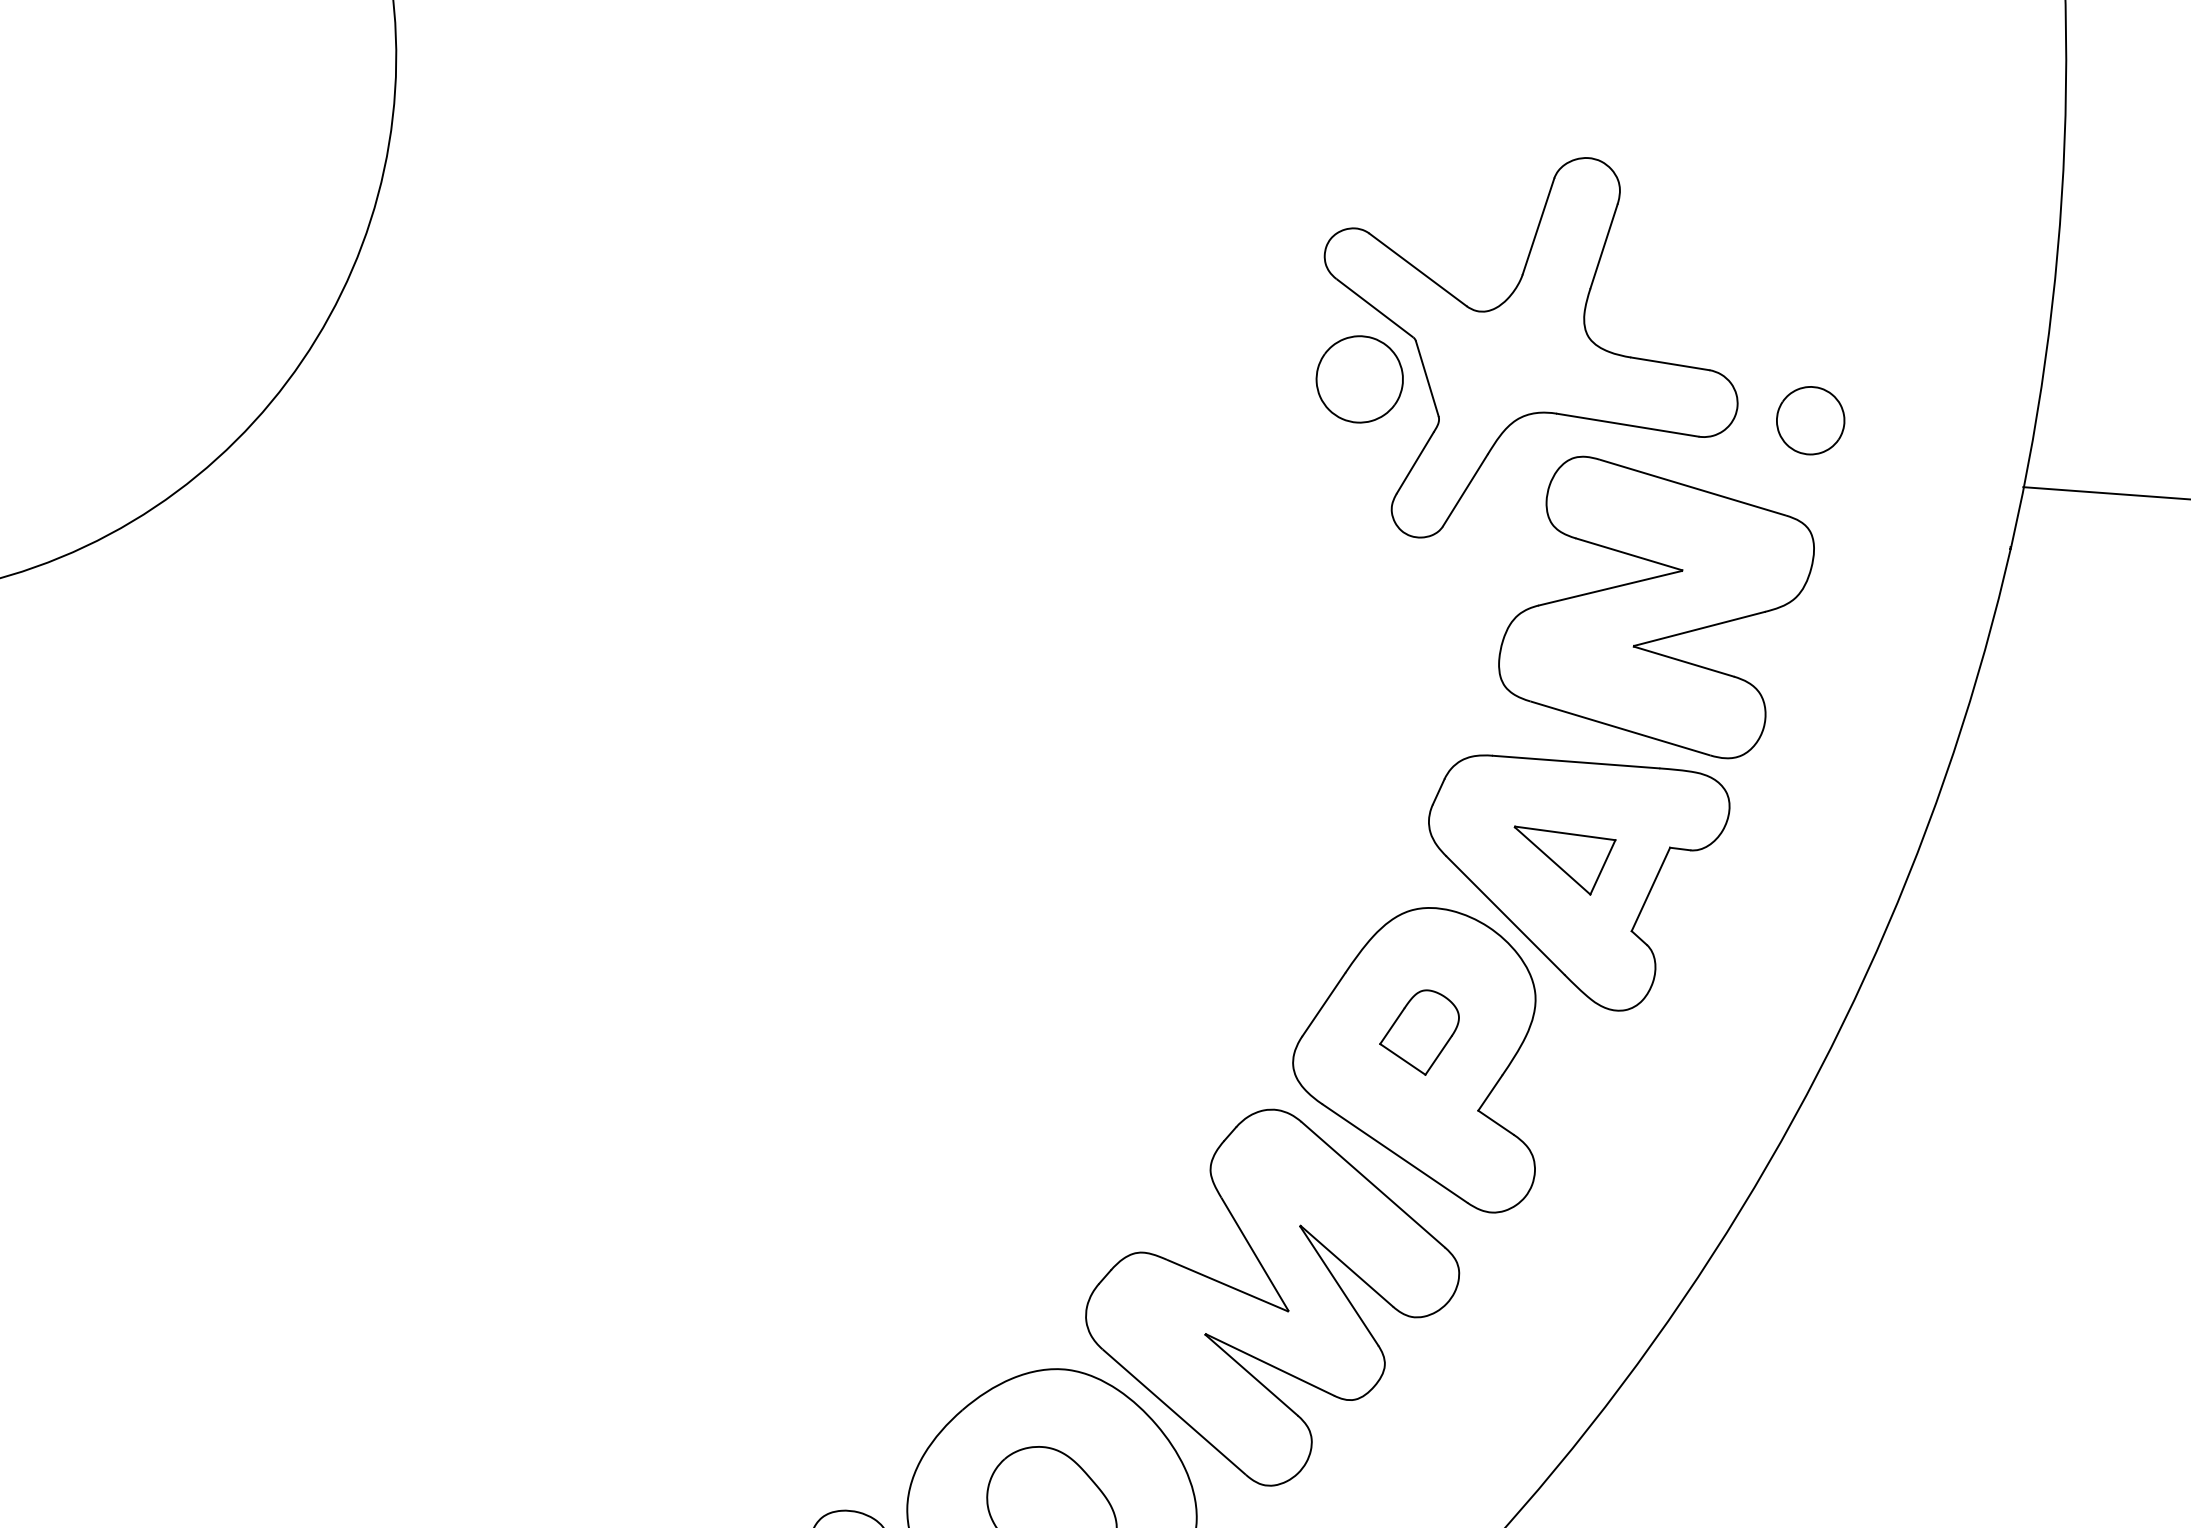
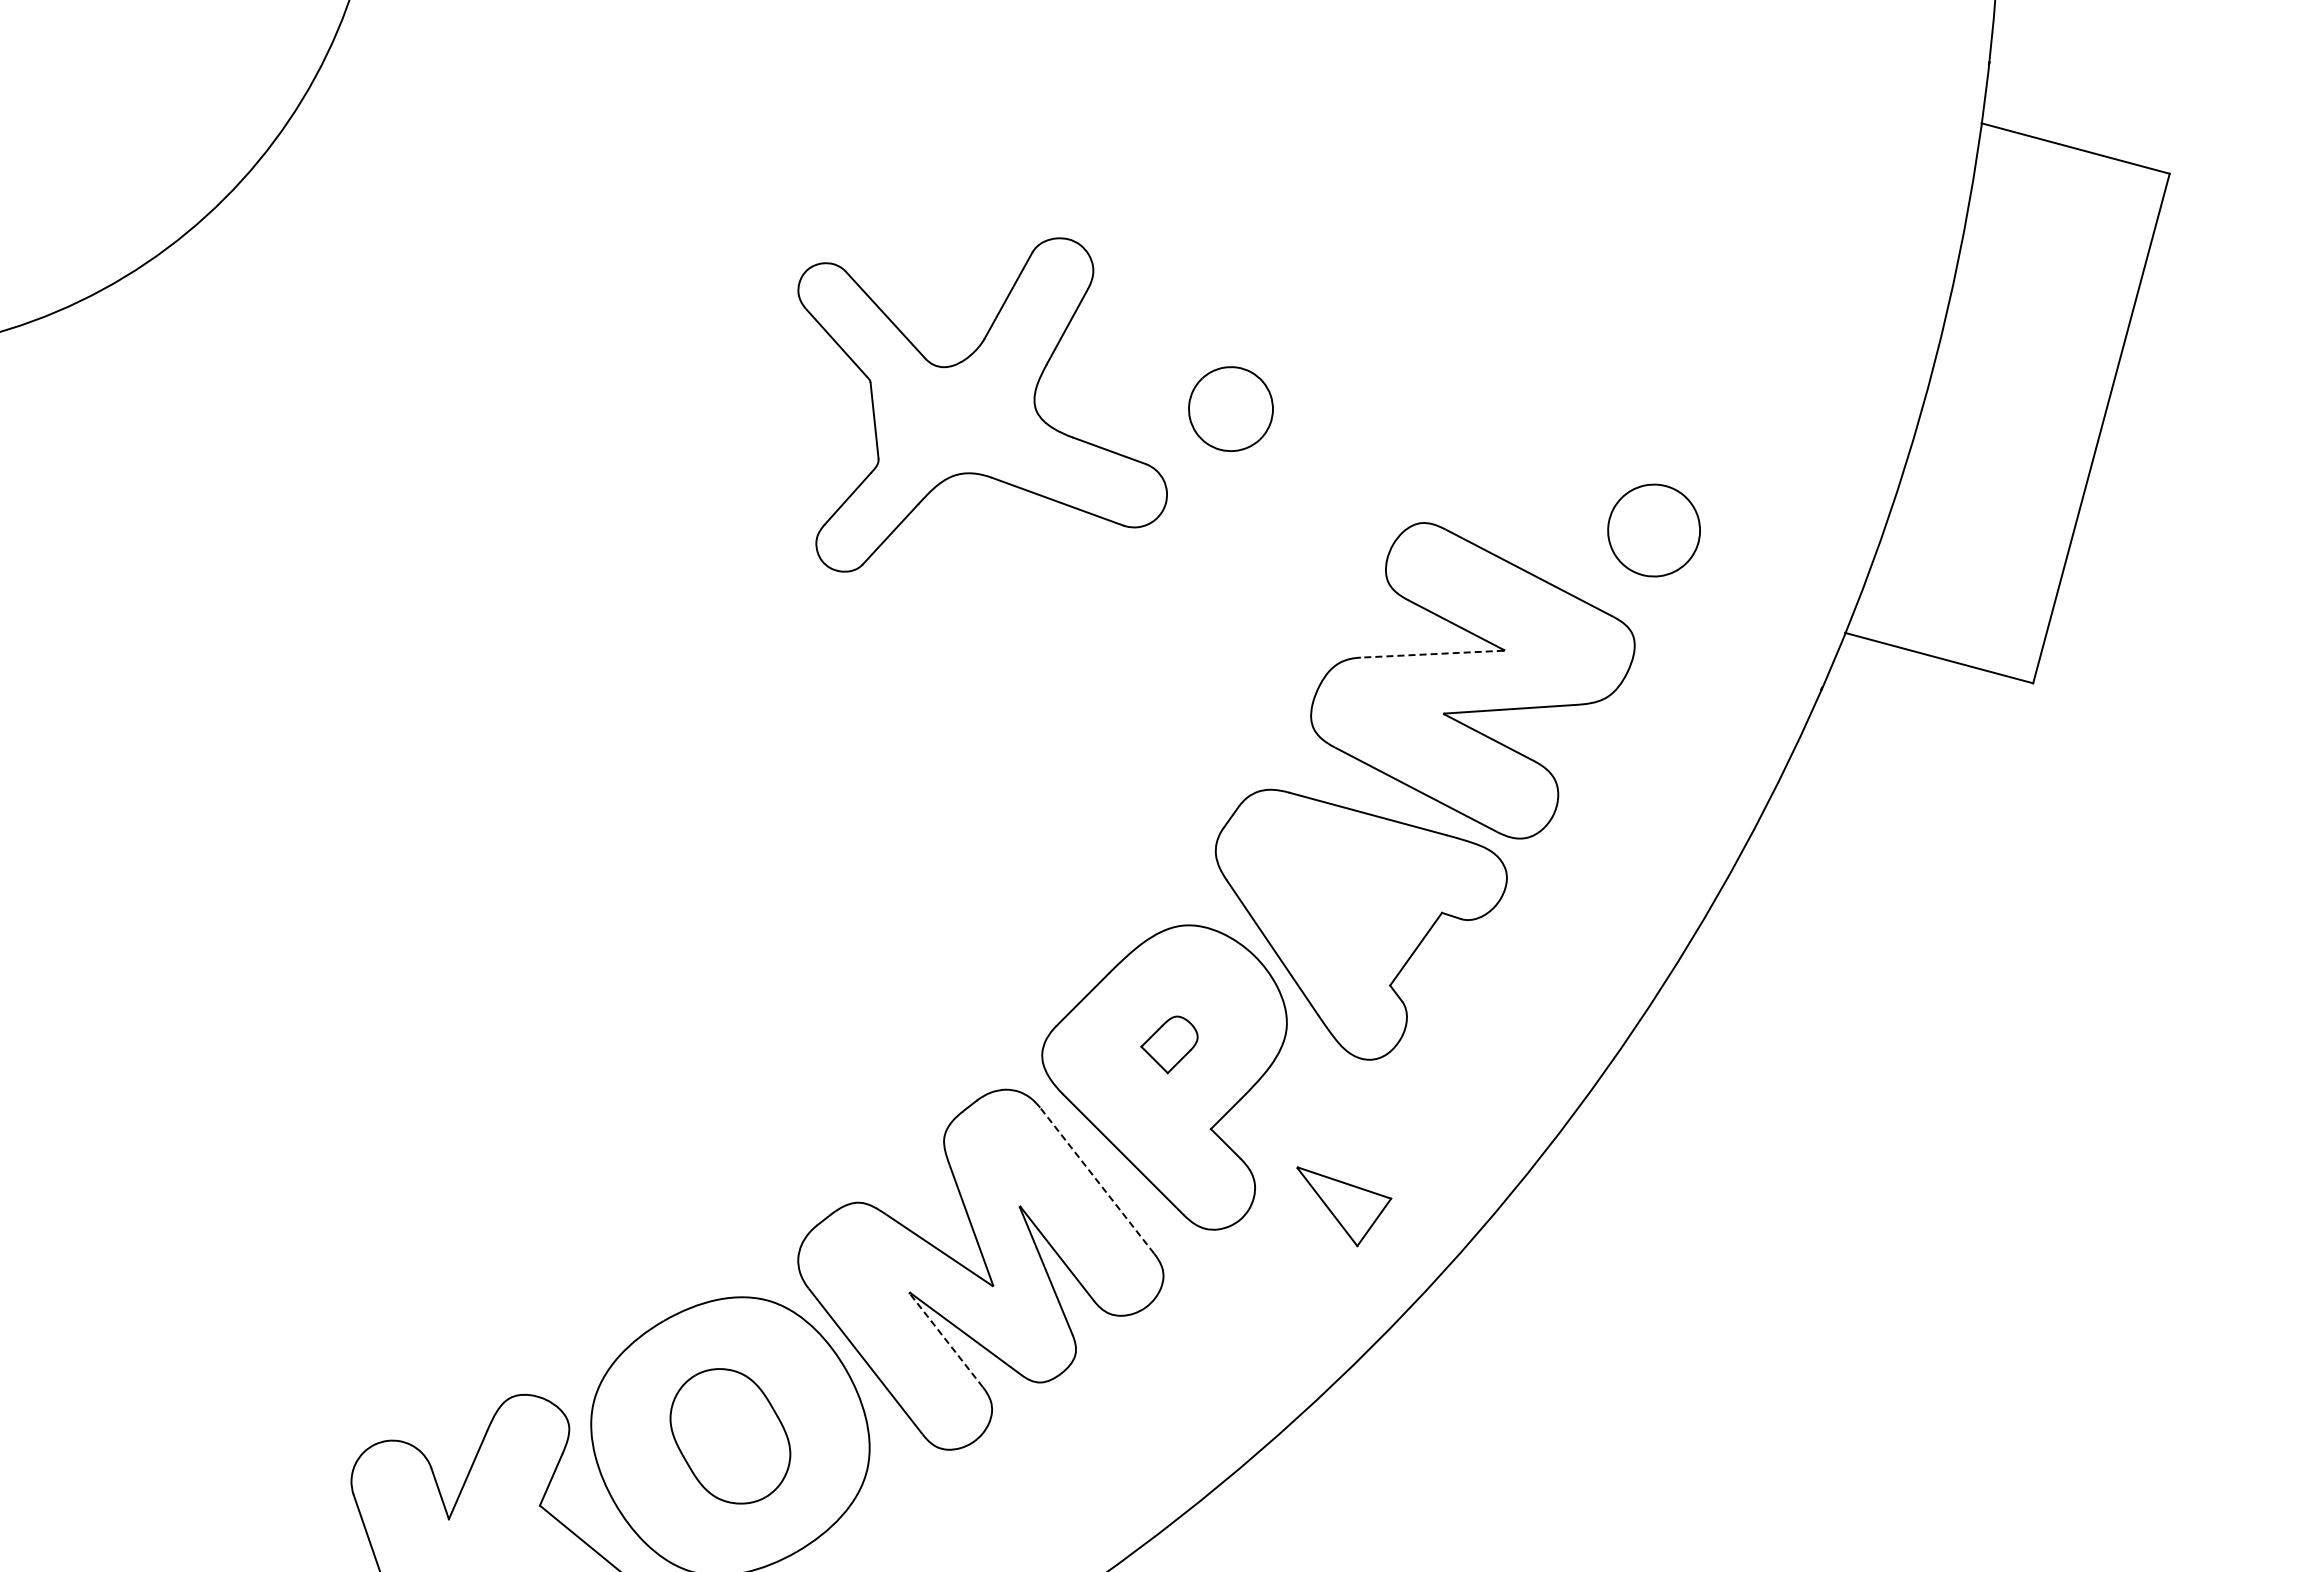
part: (1533, 341) -> (982, 404), moved
part: (1810, 420) -> (1653, 530), size x1.4
line: (1610, 588) -> (1432, 654), solid -> dashed
part: (1569, 857) -> (1344, 1206), moved
part: (1420, 1033) -> (1169, 1044), size x0.7
line: (1373, 1184) -> (1097, 1180), solid -> dashed
line: (1251, 1375) -> (946, 1340), solid -> dashed

